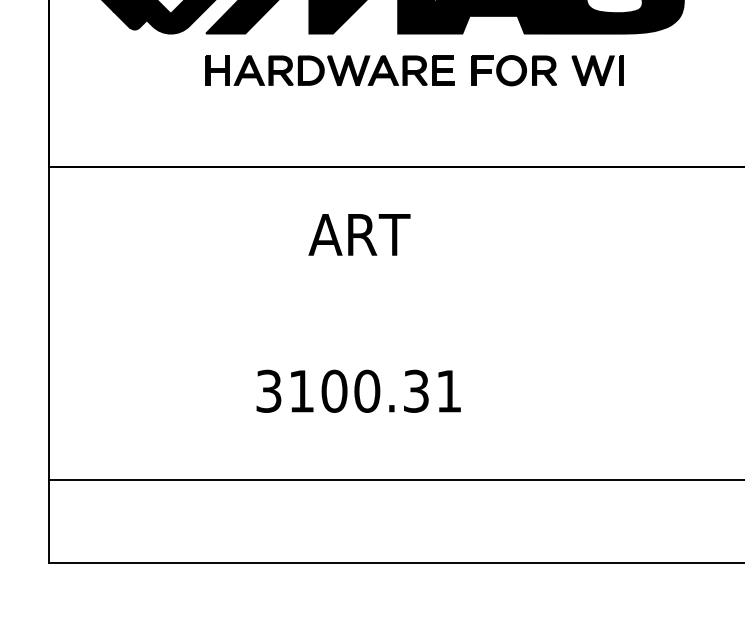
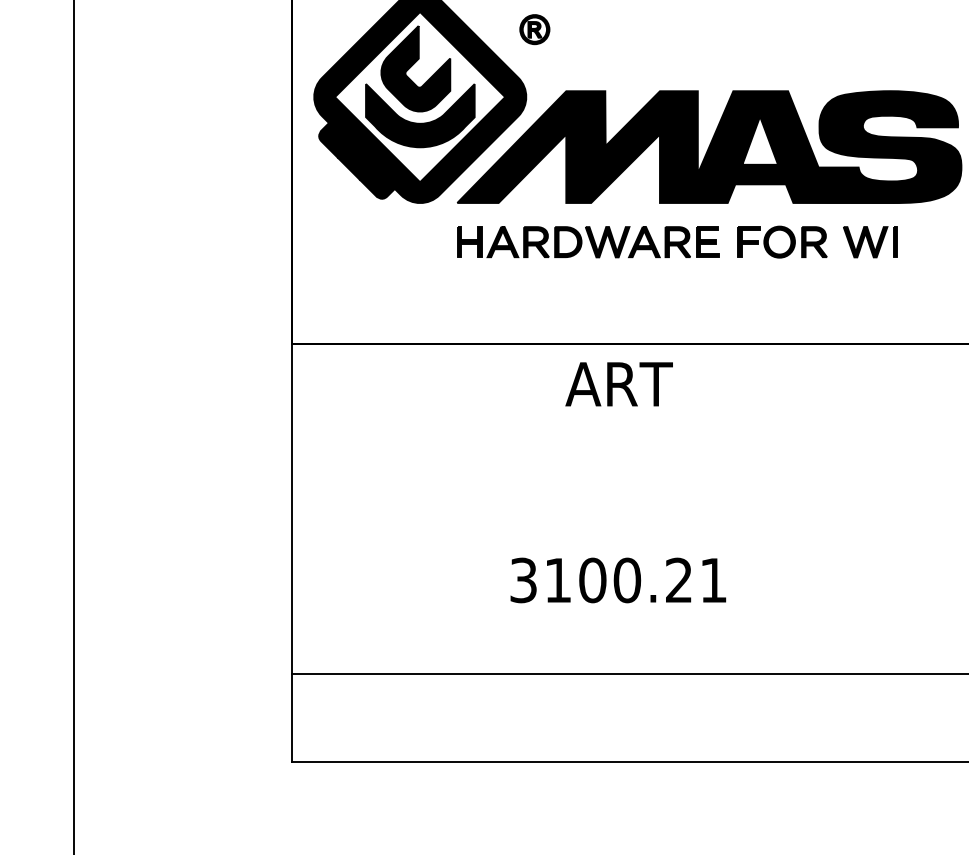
text: (358, 234) -> (618, 384), moved
text: (416, 391) -> (679, 580), 3100.31 -> 3100.21

